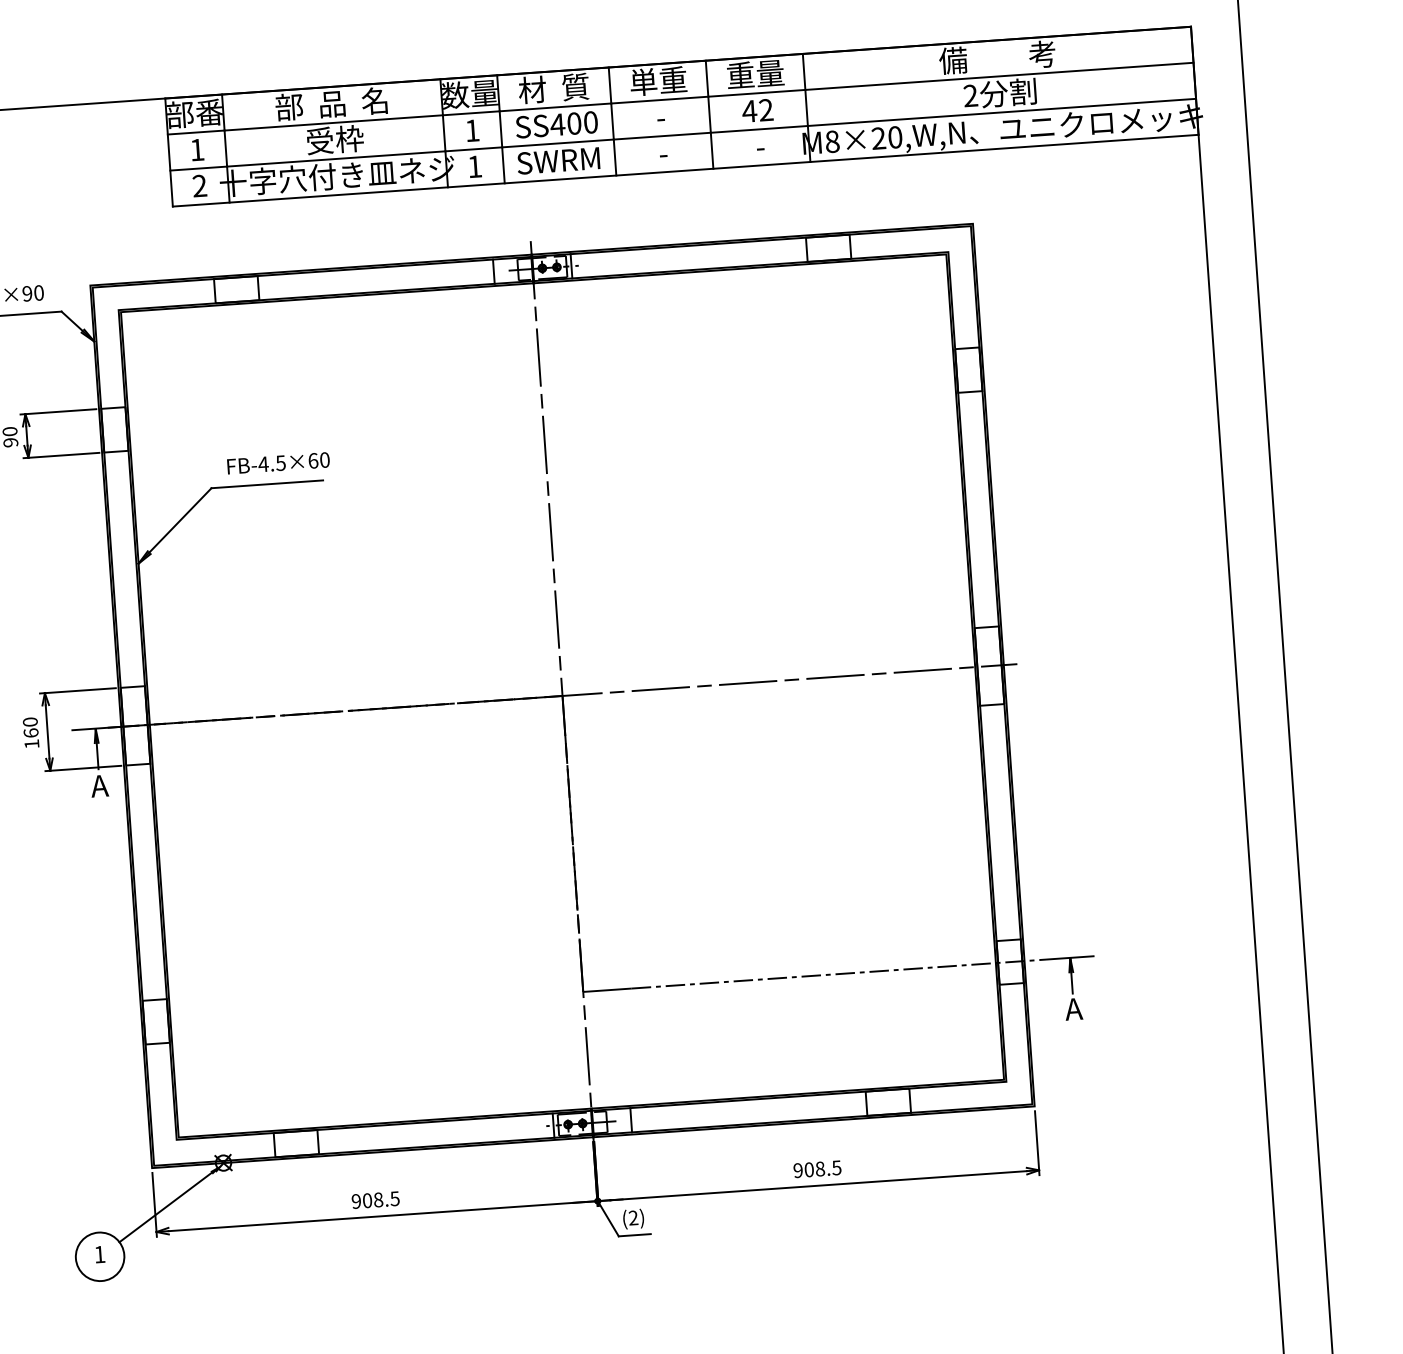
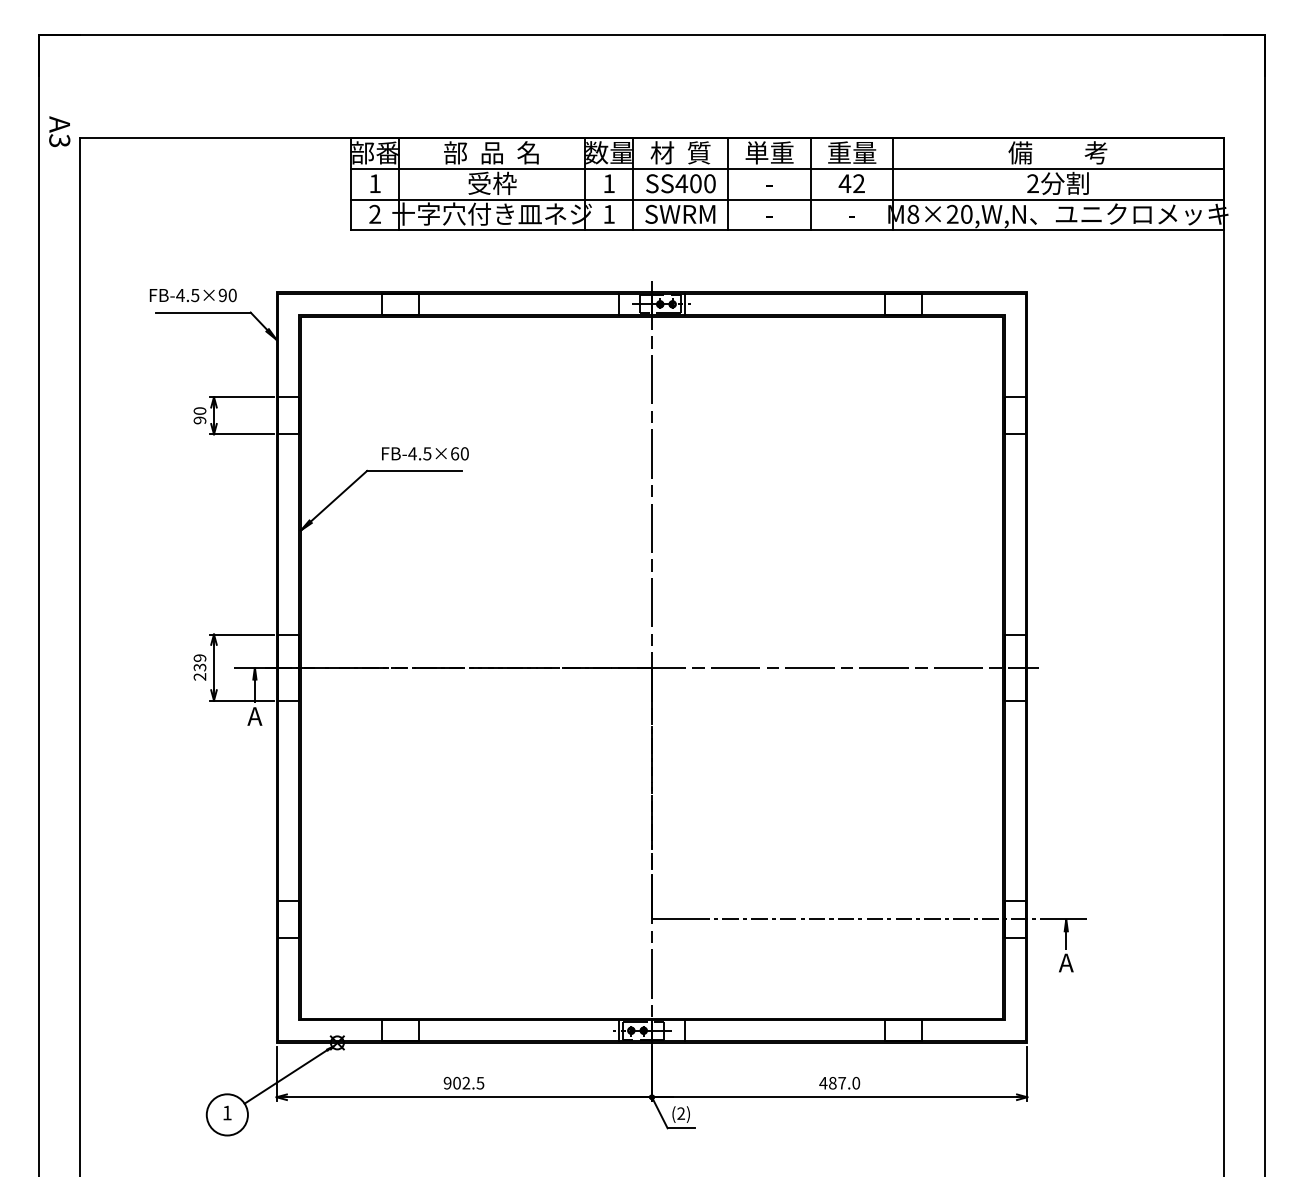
text: (30, 733) -> (199, 667), 160 -> 239
text: (817, 1168) -> (839, 1082), 908.5 -> 487.0
text: (378, 1200) -> (466, 1083), 908.5 -> 902.5

